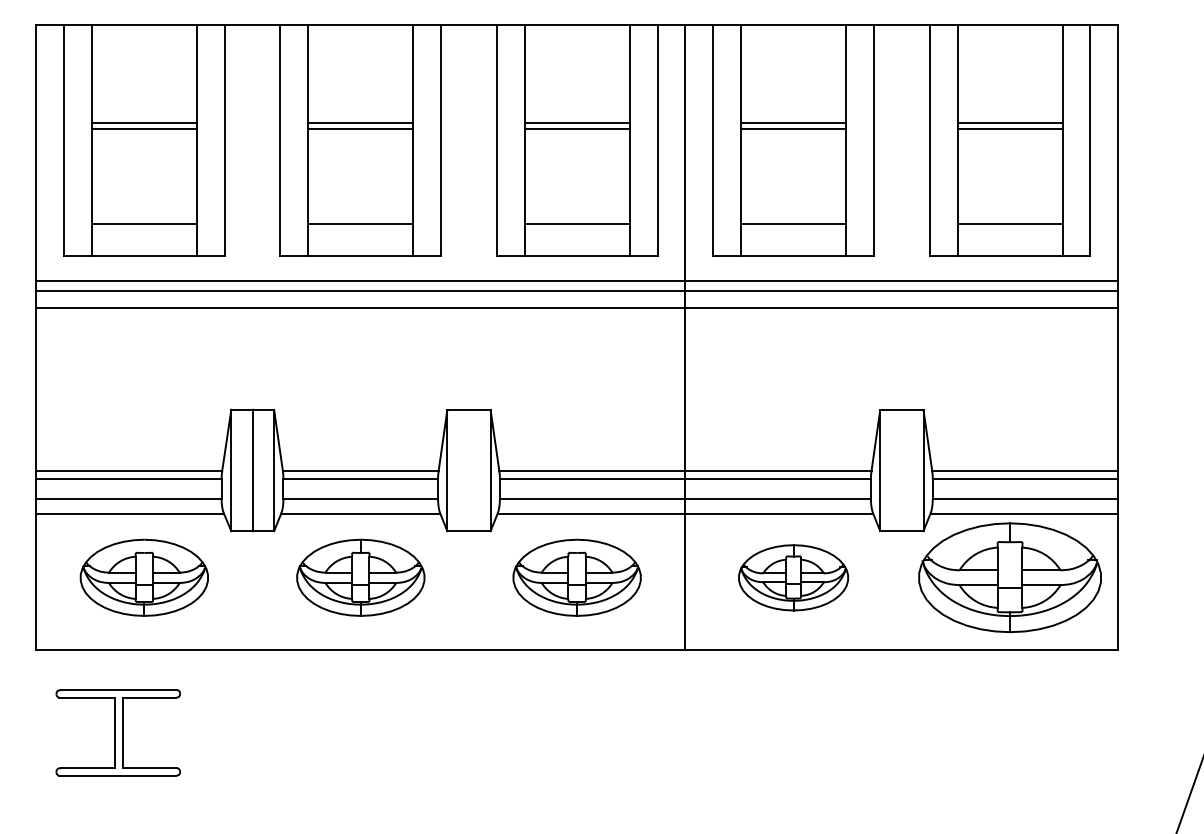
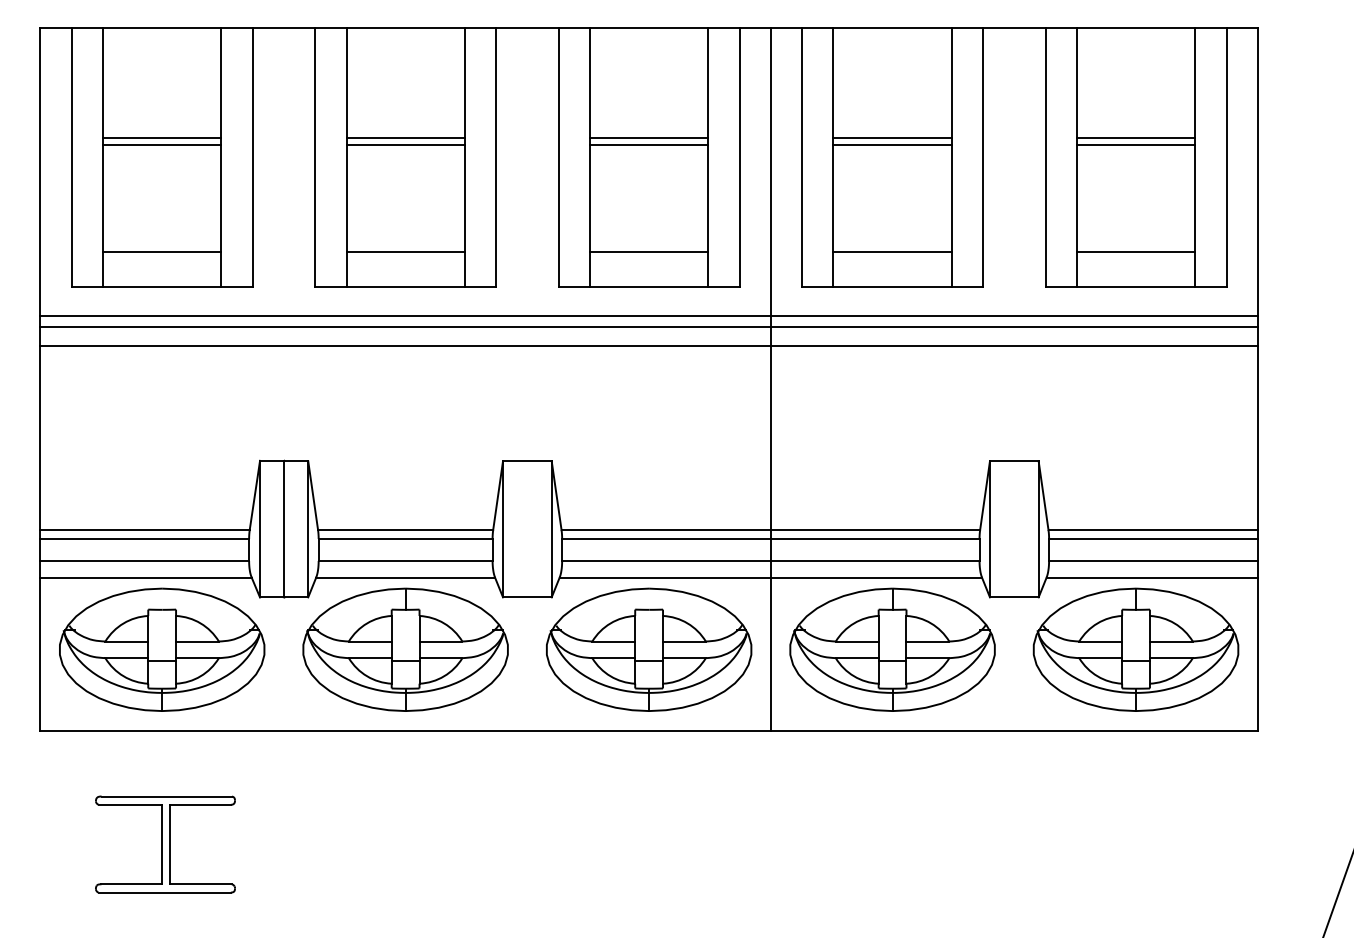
part: (144, 577) -> (162, 649), size x1.43
part: (360, 577) -> (405, 649), size x1.43
part: (576, 577) -> (648, 649), size x1.43
part: (793, 577) -> (892, 649), size x1.67
part: (117, 732) -> (164, 844), moved

